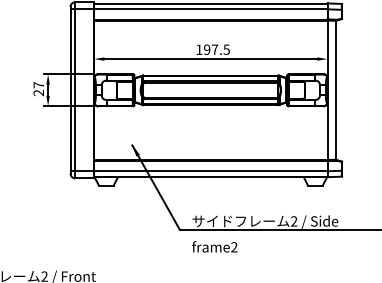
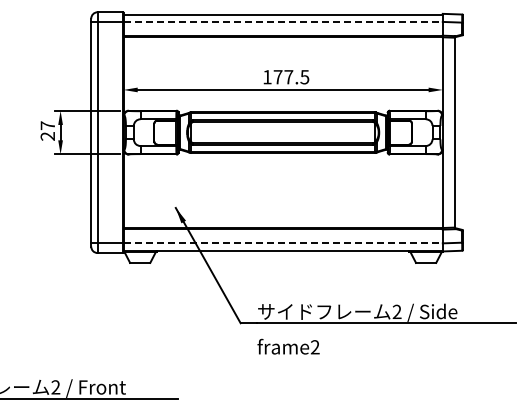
line: (211, 9) -> (283, 21), solid -> dashed
text: (206, 49) -> (277, 77), 197.5 -> 177.5
line: (211, 171) -> (283, 243), solid -> dashed

